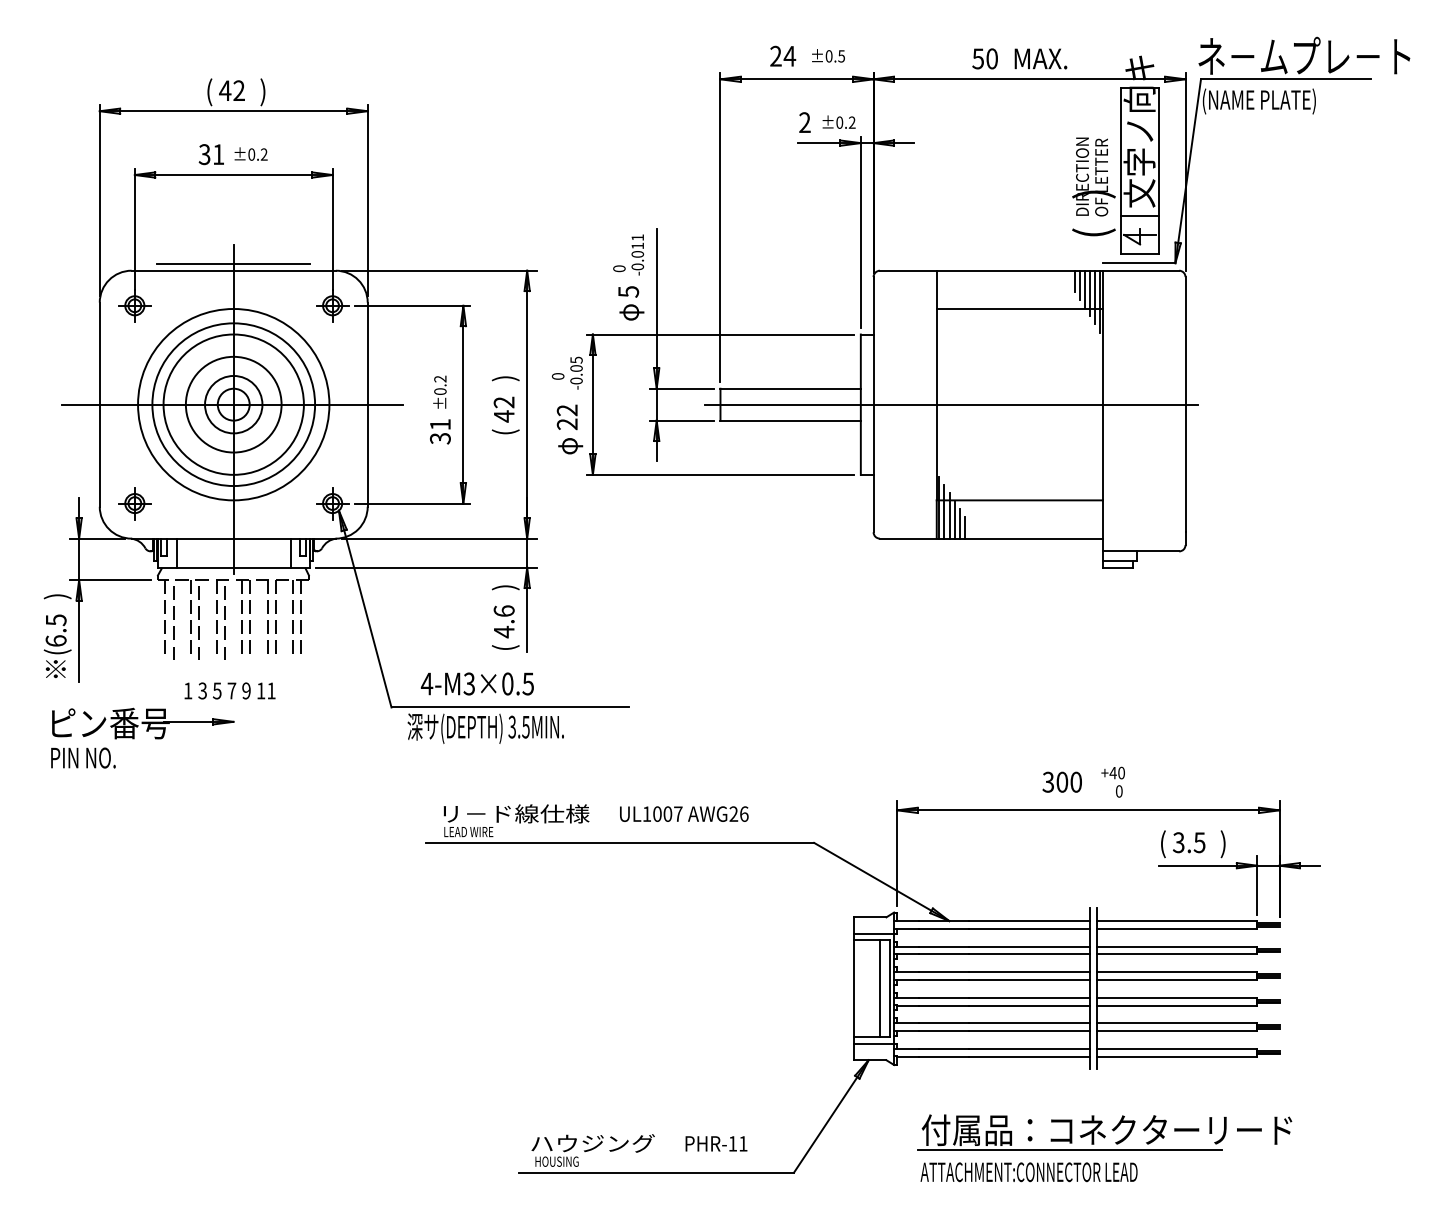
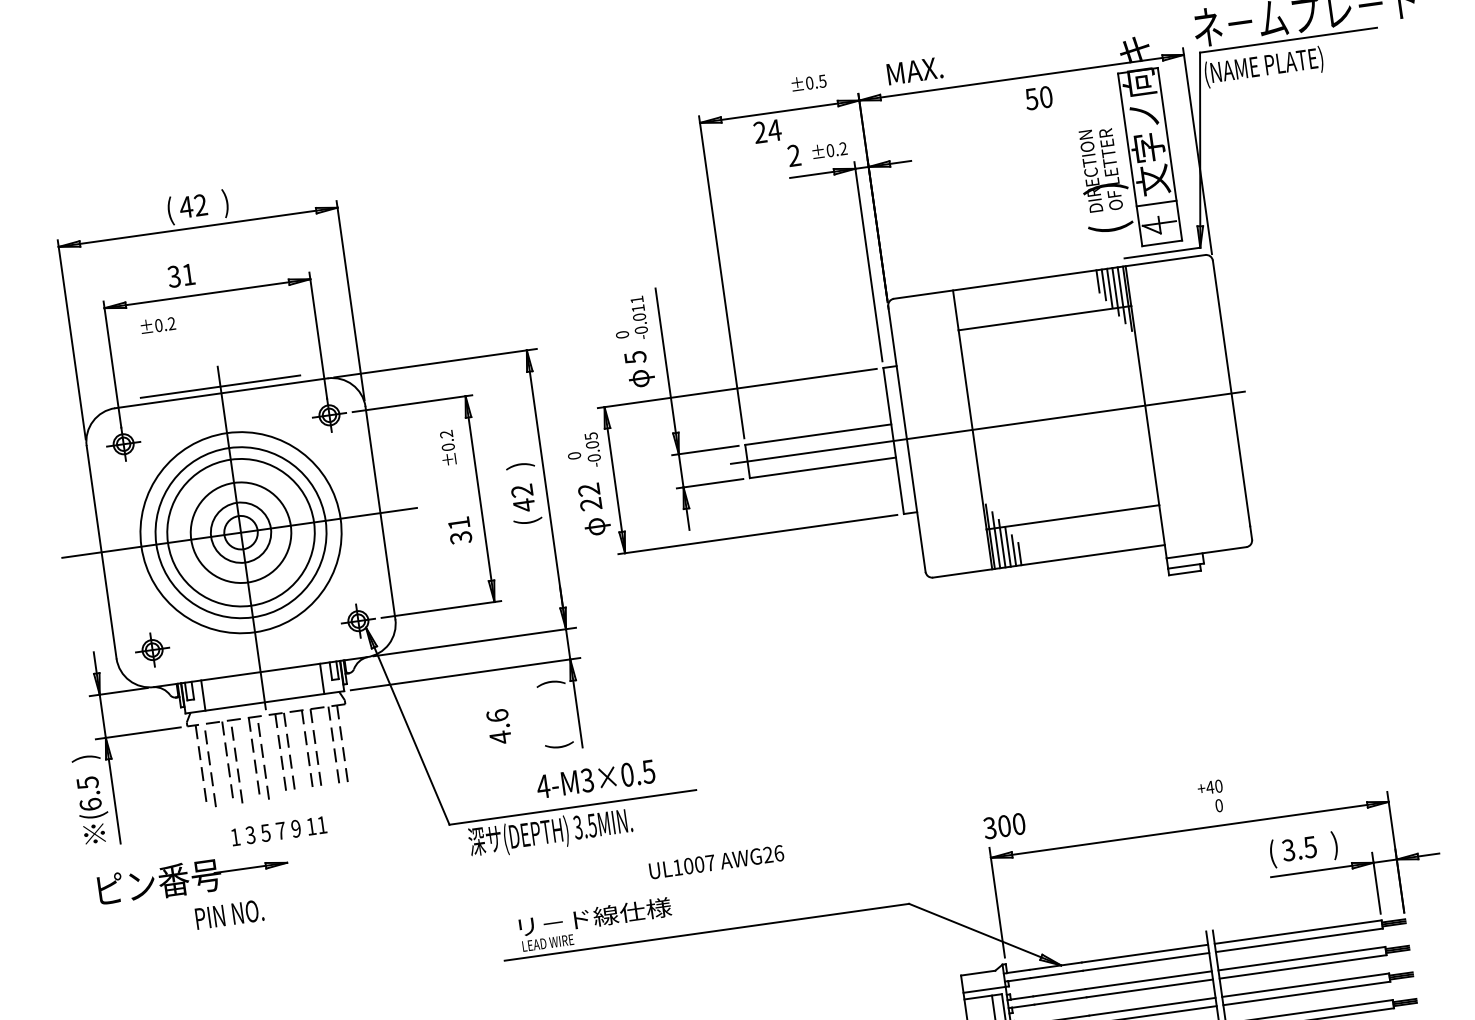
text: (783, 55) -> (767, 130), moved
text: (984, 58) -> (1038, 97), moved
text: (1040, 58) -> (914, 70), moved
text: (250, 153) -> (157, 324), moved
text: (439, 391) -> (447, 447), moved
text: (503, 621) -> (498, 726), moved
text: (476, 683) -> (594, 778), moved
text: (83, 757) -> (229, 914), moved
text: (1061, 781) -> (1003, 825), moved
text: (684, 813) -> (716, 861), moved

